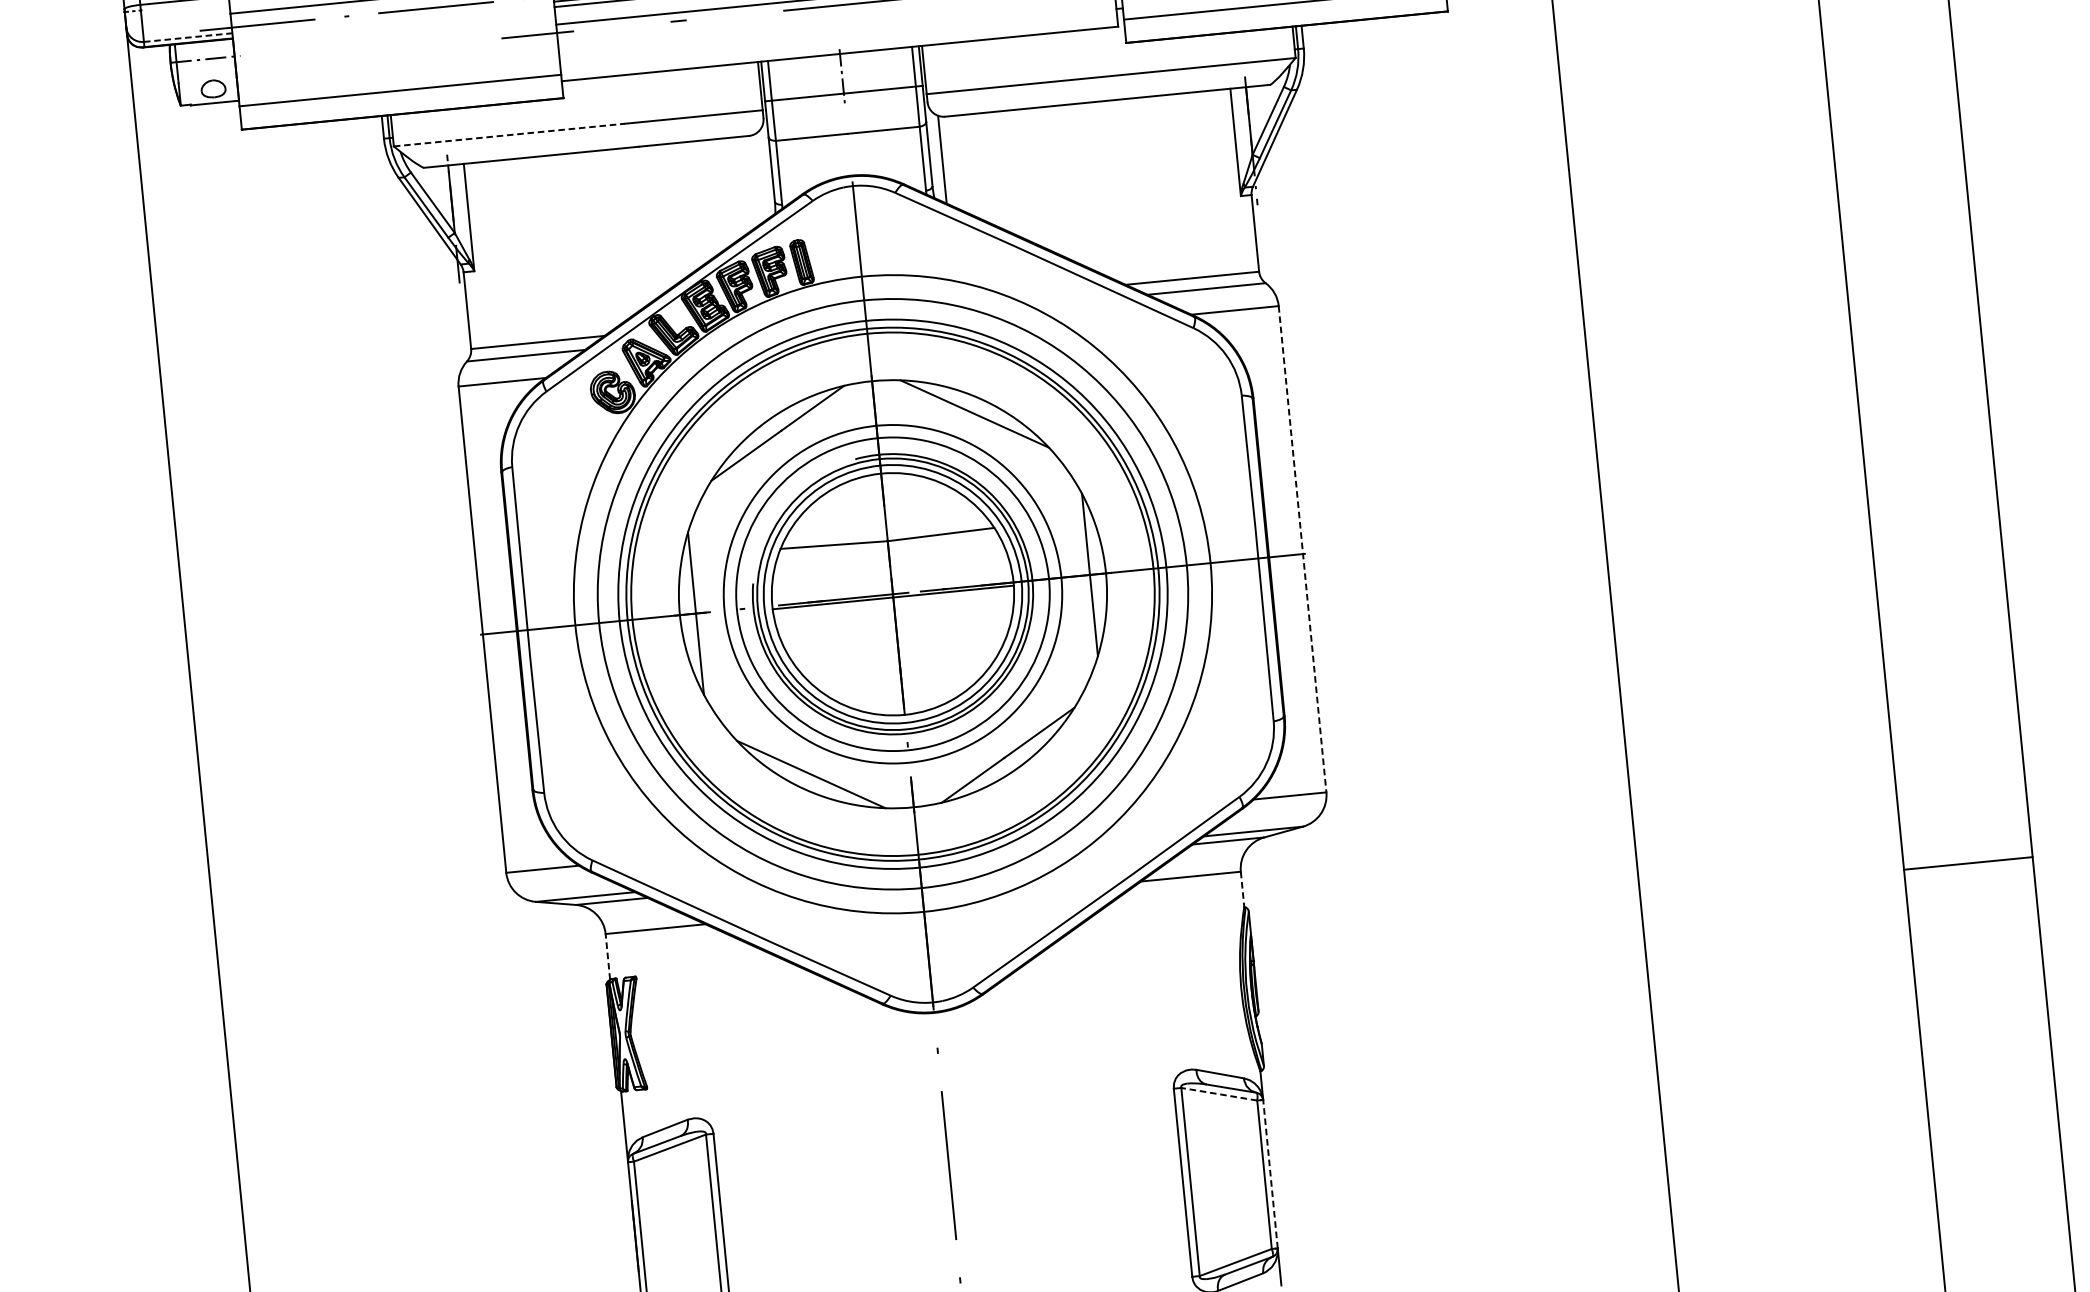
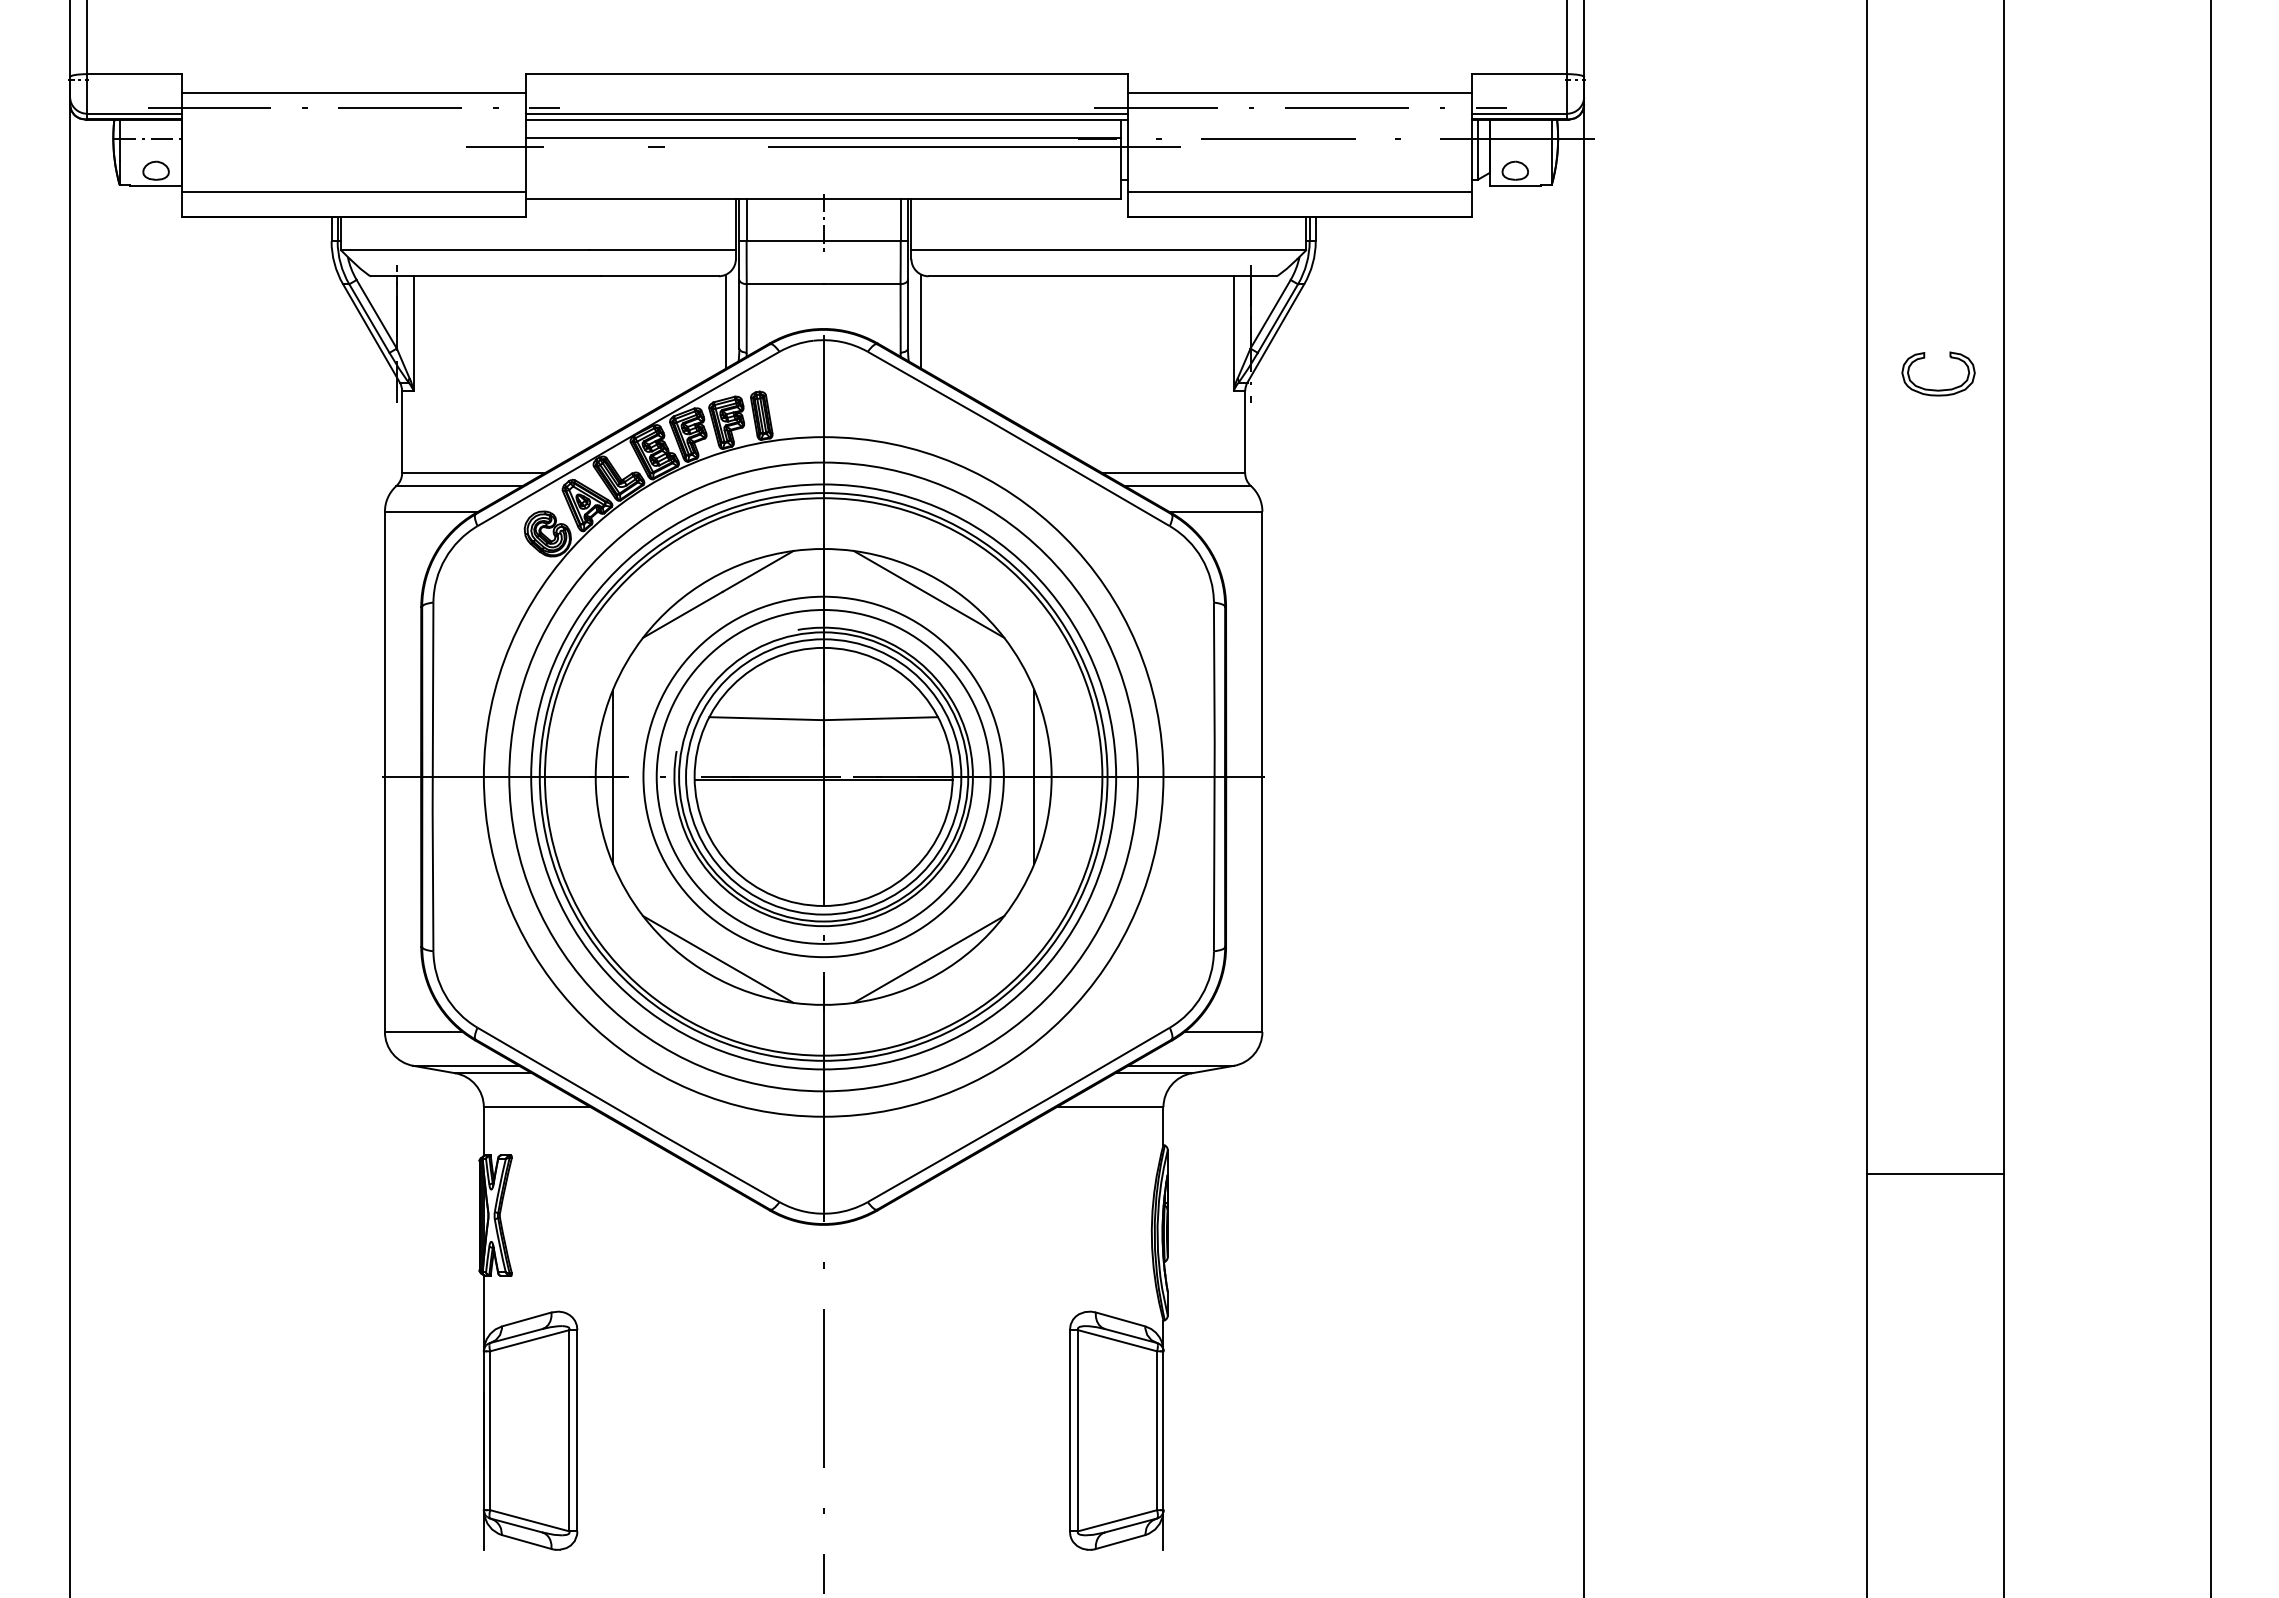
line: (189, 37) -> (135, 113), dashed -> solid
part: (1899, 129) -> (1938, 389), added
line: (509, 135) -> (464, 250), dashed -> solid
line: (760, 177) -> (726, 321), added
line: (1302, 549) -> (1262, 772), dashed -> solid
line: (1242, 889) -> (1163, 1126), dashed -> solid
line: (607, 956) -> (483, 1131), dashed -> solid
line: (1219, 1094) -> (1117, 1340), dashed -> solid
line: (1270, 1173) -> (1163, 1430), dashed -> solid

